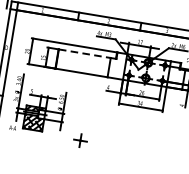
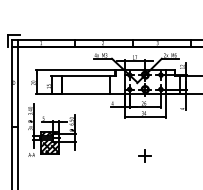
line: (85, 53) -> (86, 76), dashed -> solid
part: (79, 139) -> (144, 155), moved

